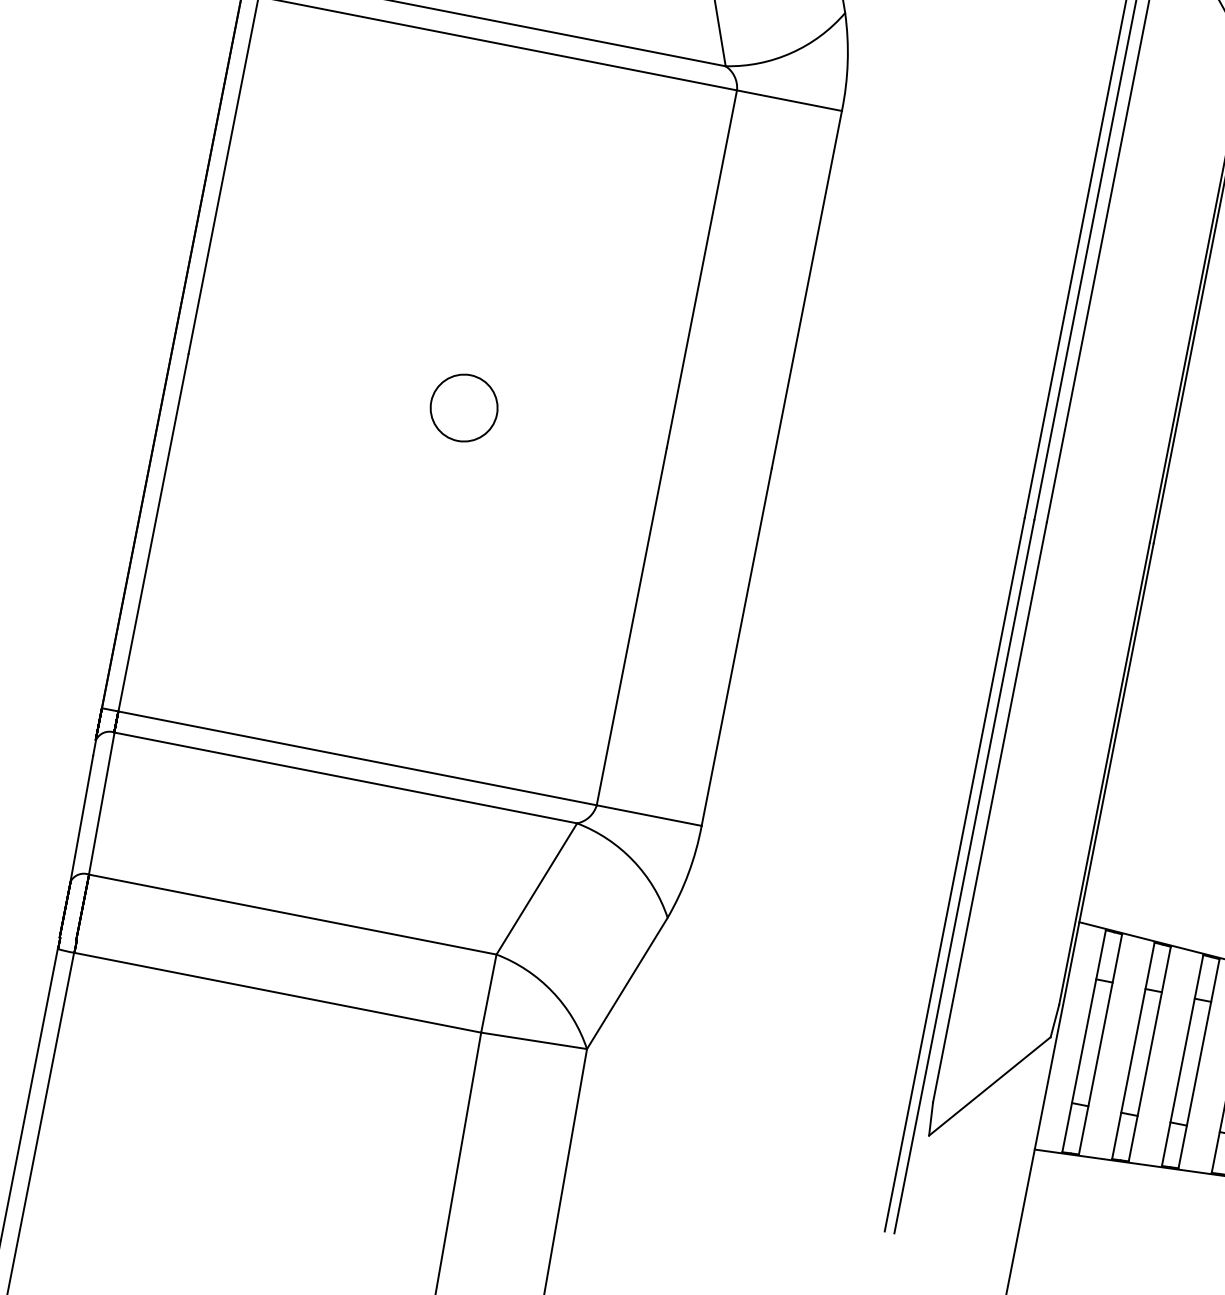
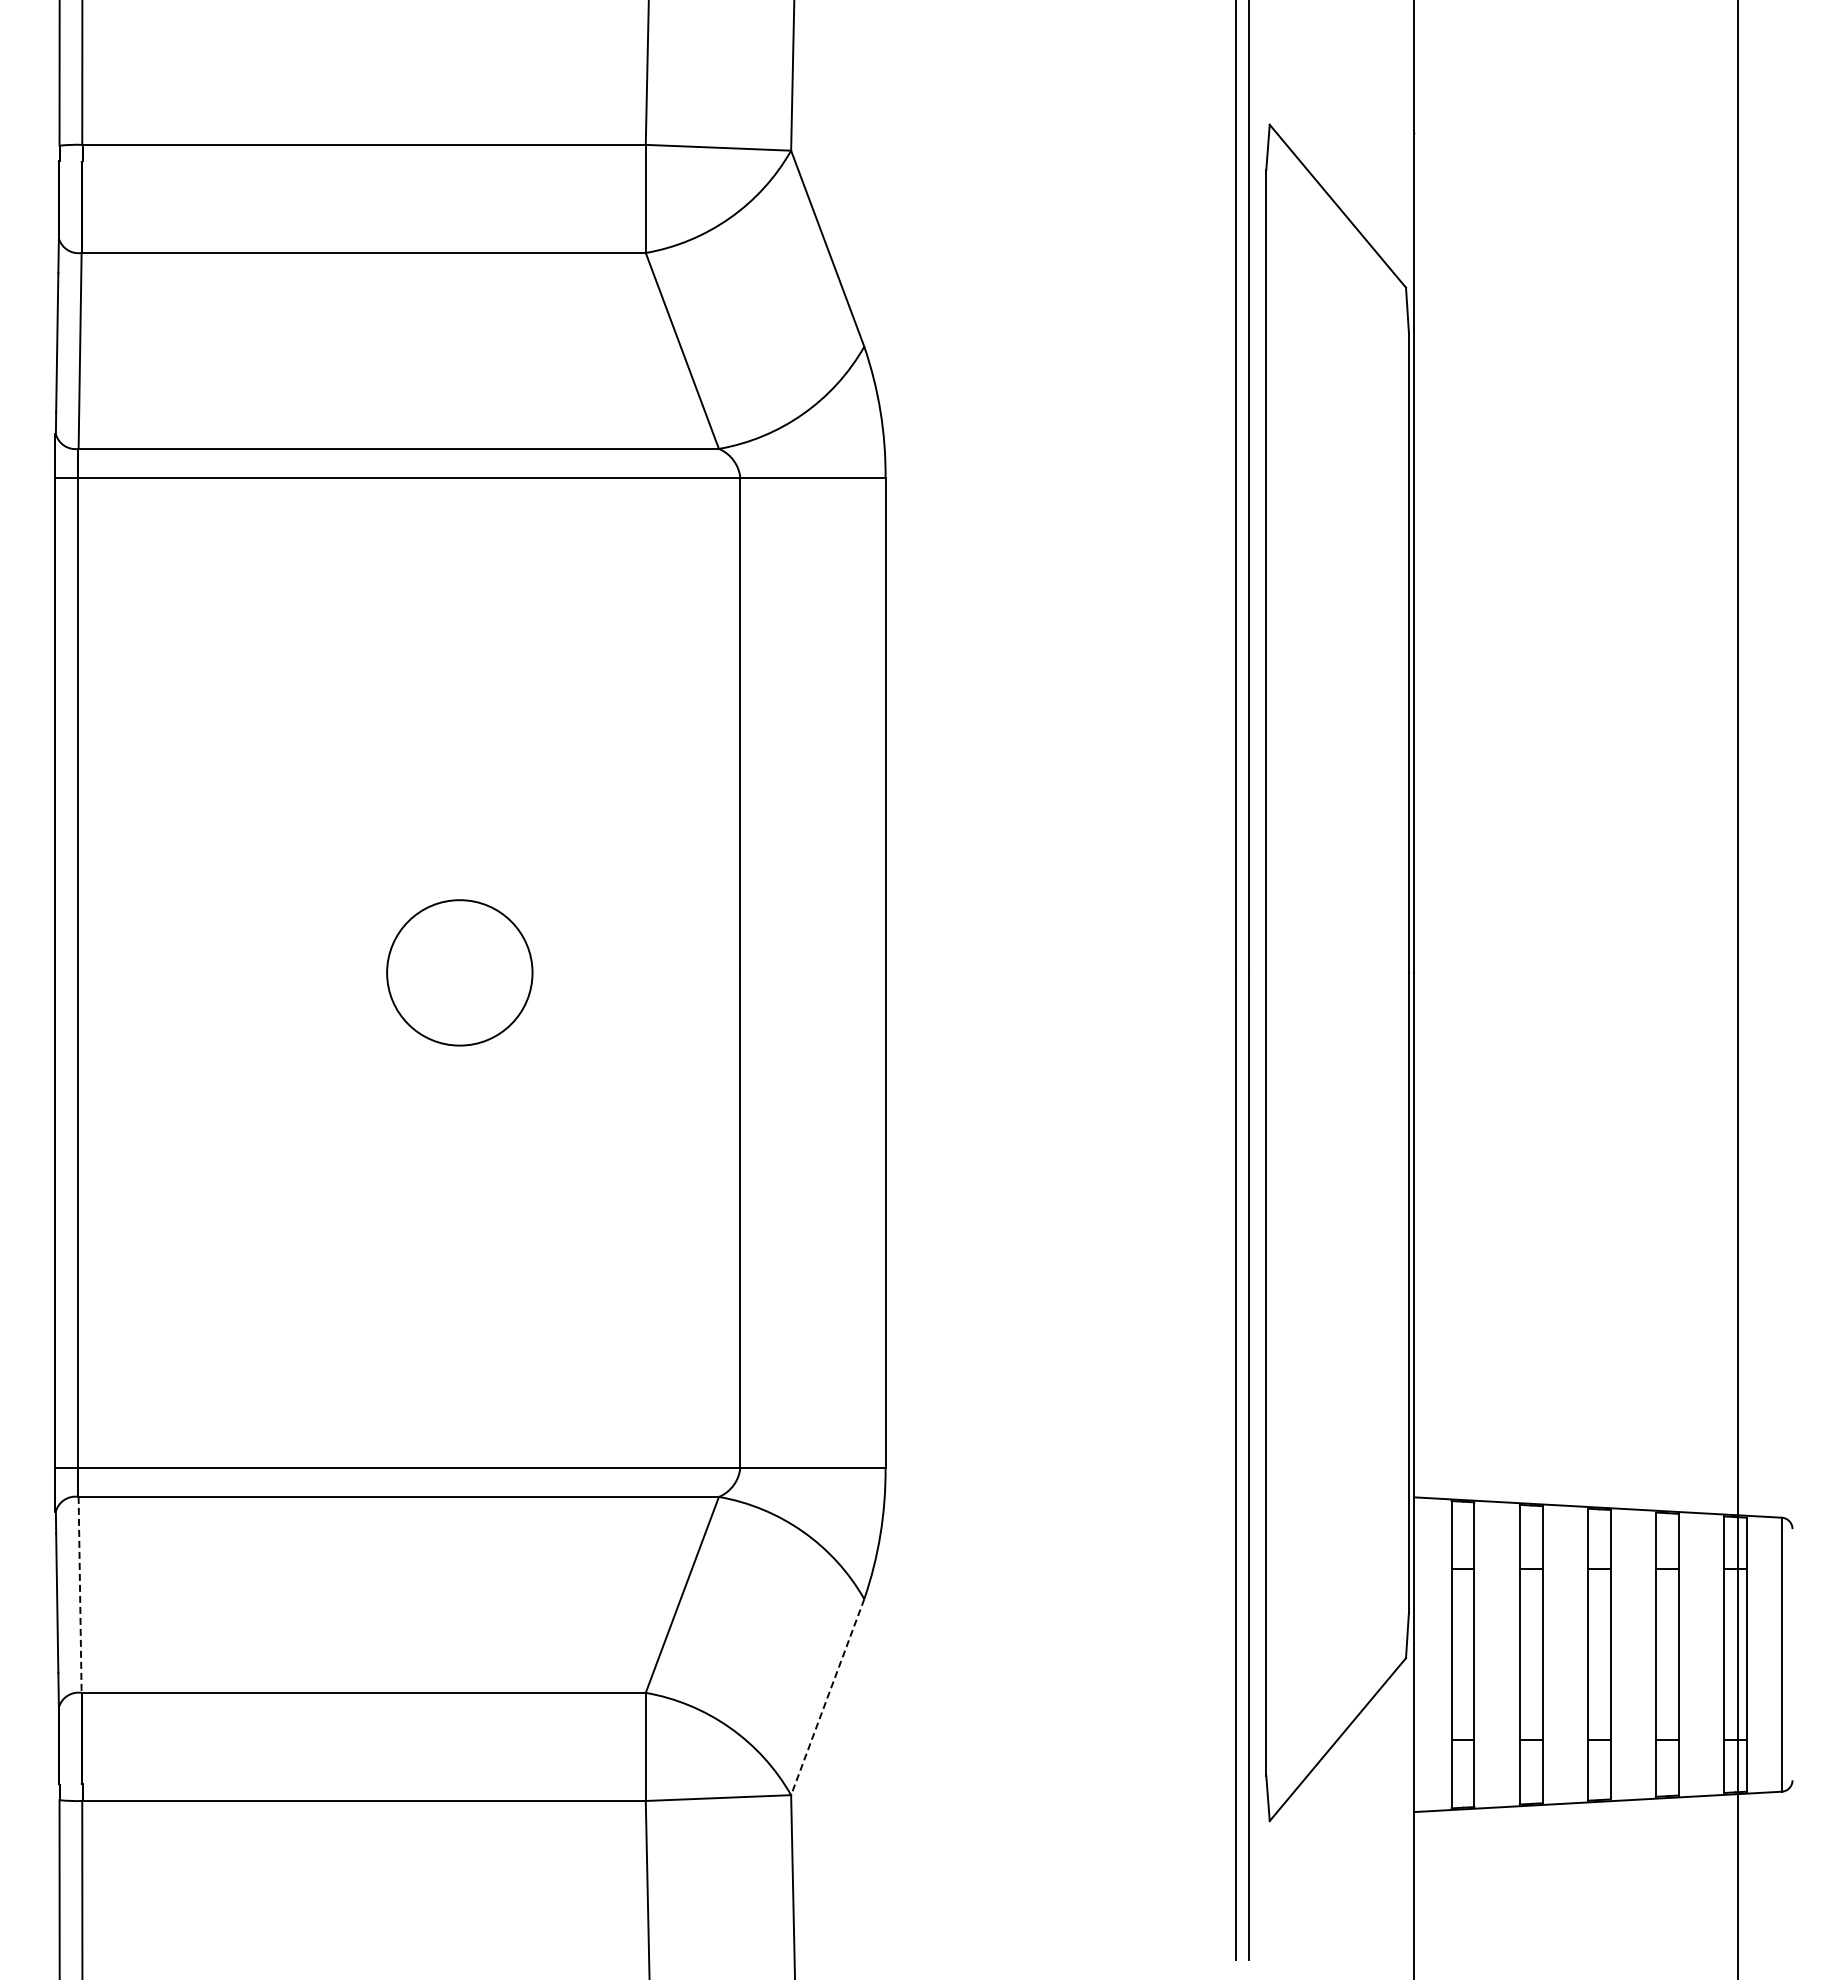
circle: (464, 407) -> (459, 972), size x1.6
line: (101, 804) -> (80, 1595), solid -> dashed
line: (627, 983) -> (827, 1697), solid -> dashed

